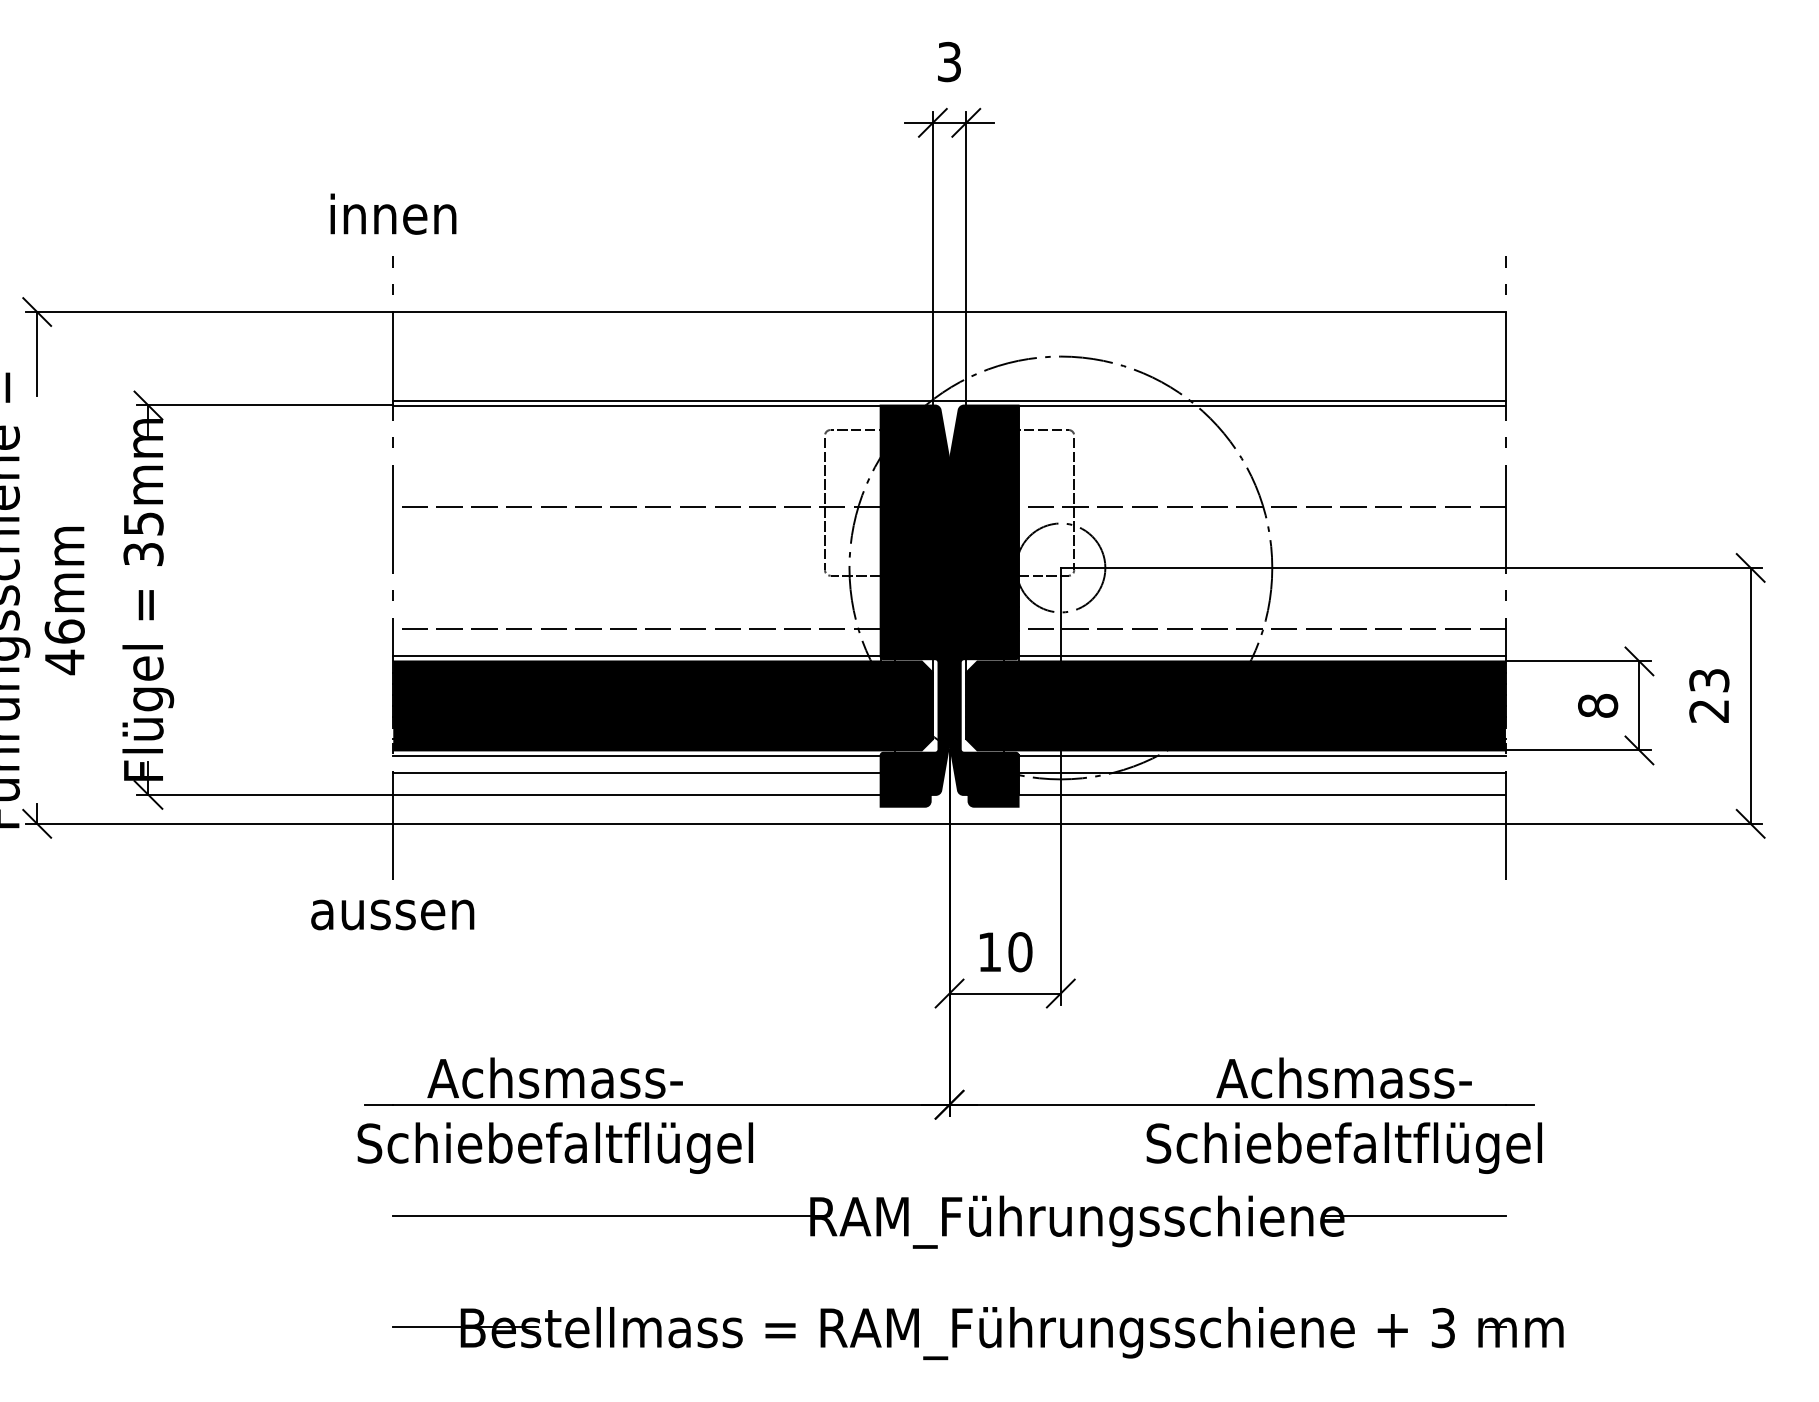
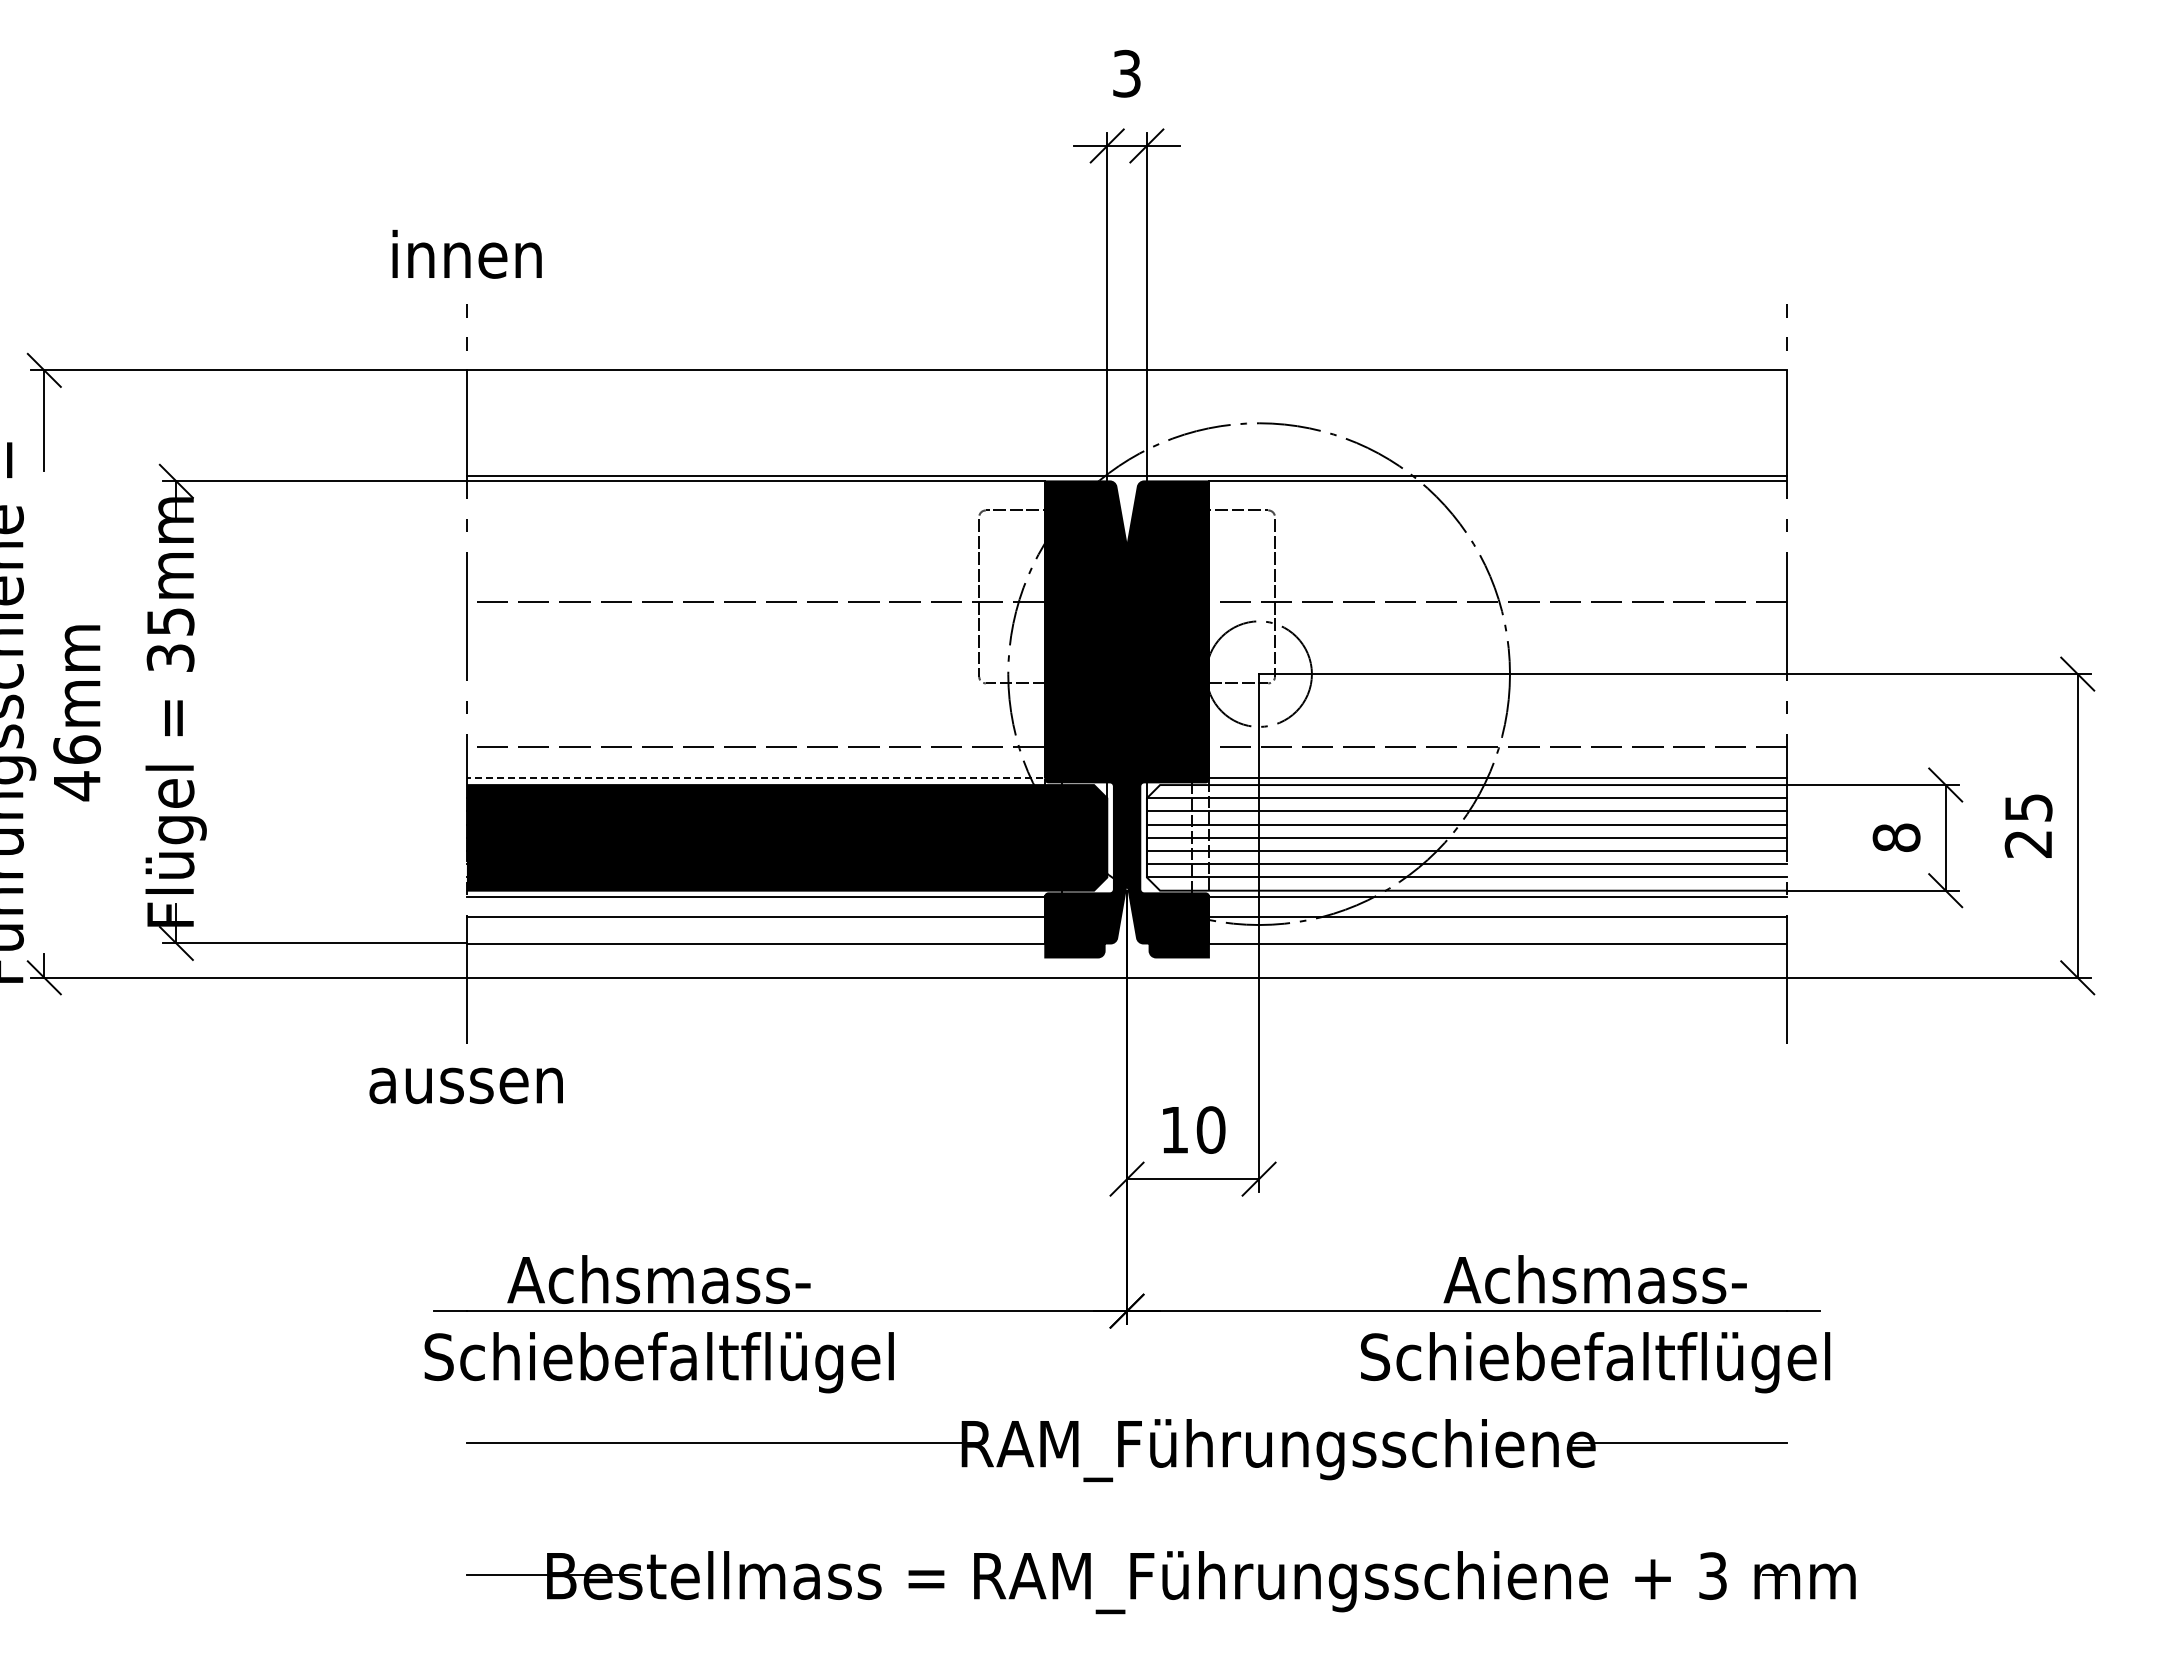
line: (640, 655) -> (760, 778), solid -> dashed
text: (1708, 680) -> (2027, 807), 23 -> 25
fill: (1235, 705) -> (1466, 837), removed

